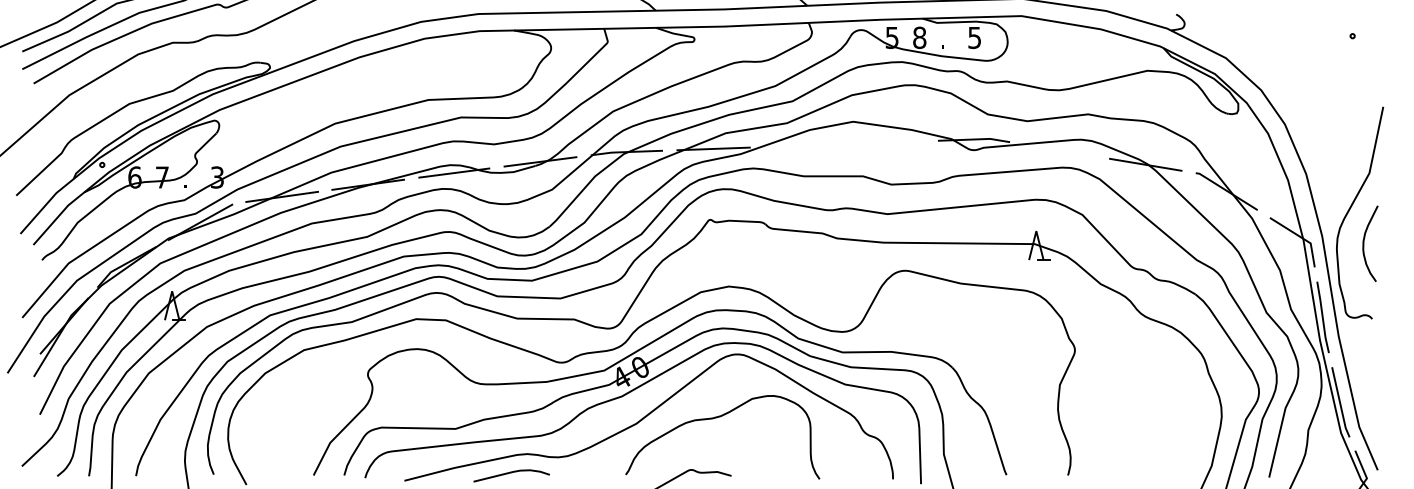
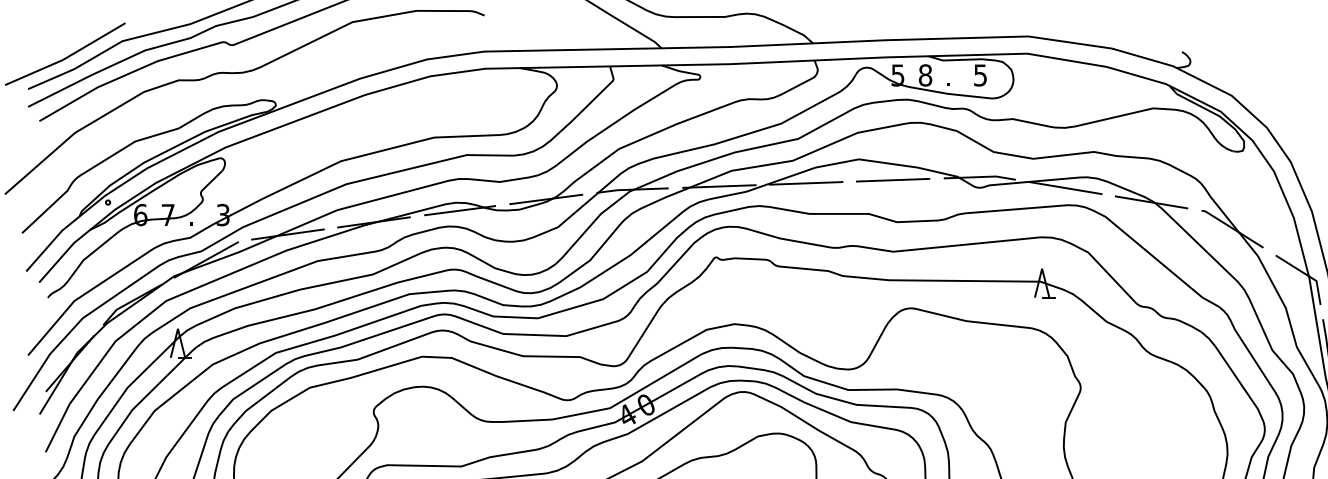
line: (887, 142) -> (893, 180), added
line: (800, 145) -> (806, 183), added
line: (1059, 150) -> (1065, 188), added

